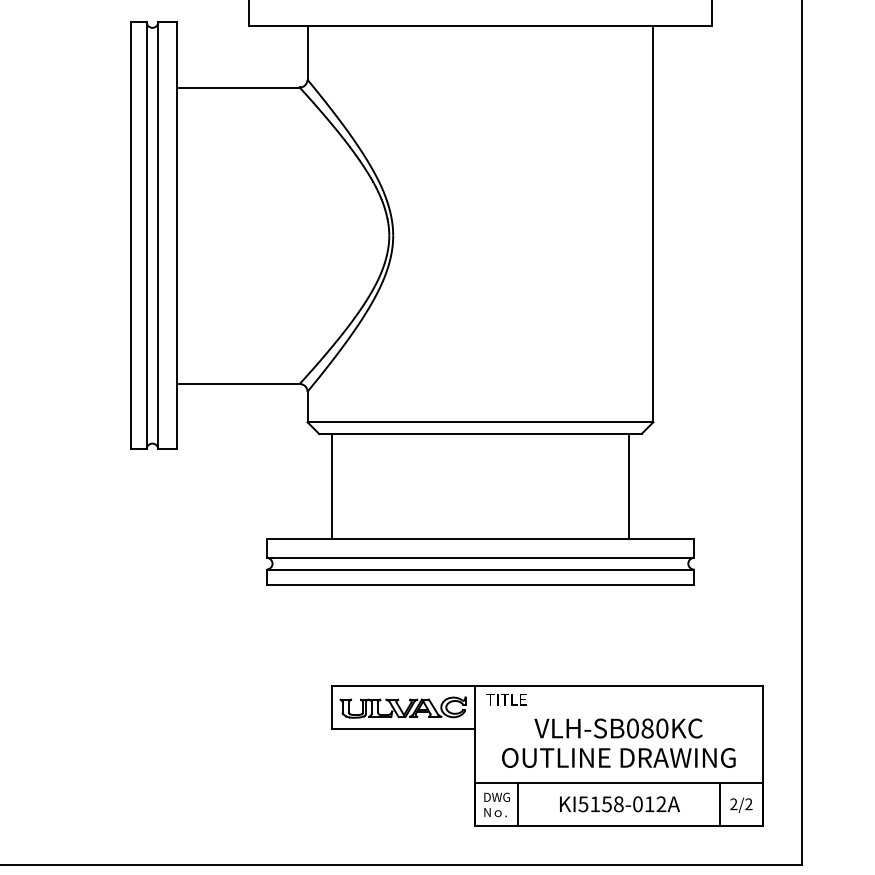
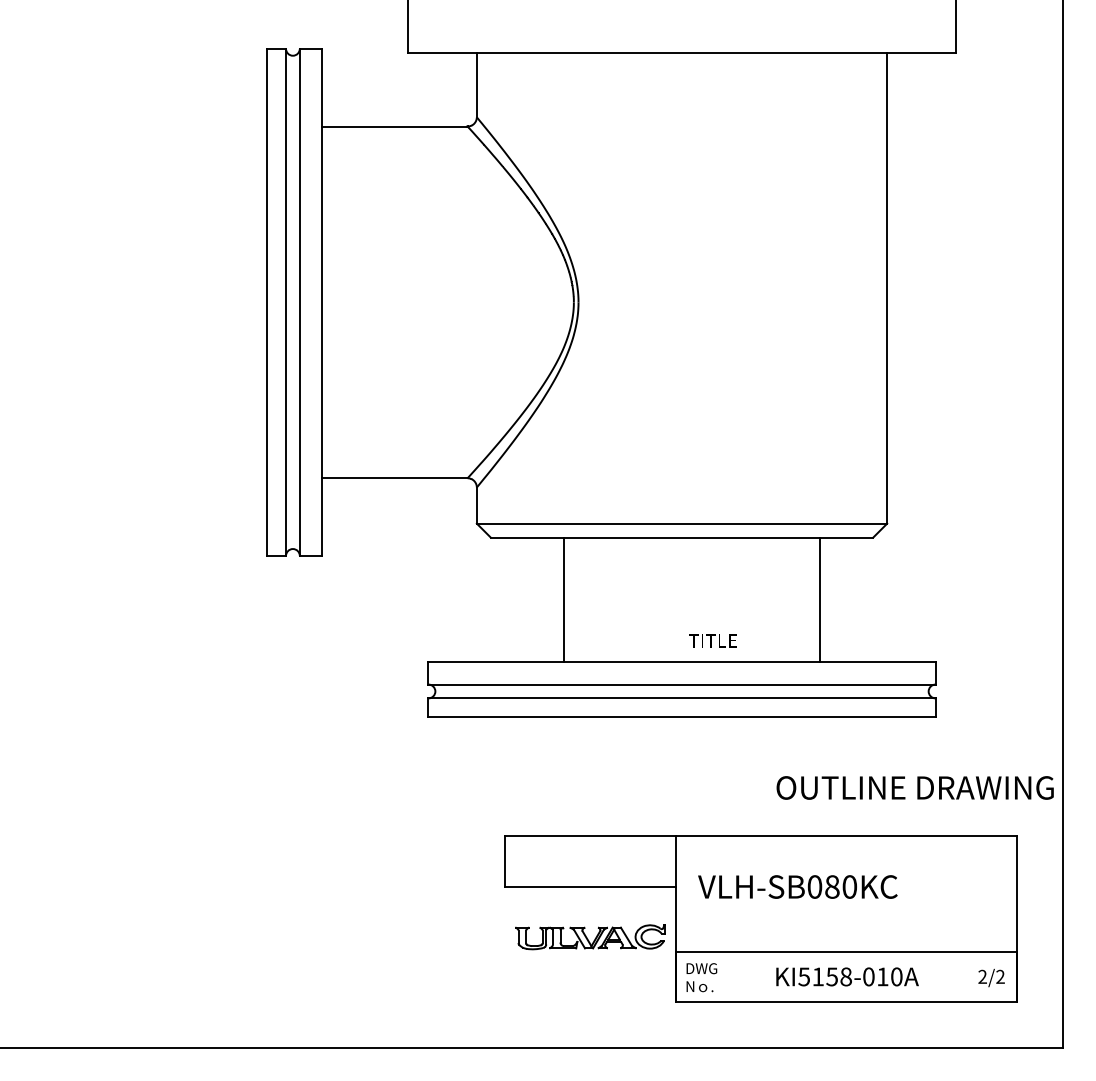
line: (332, 486) -> (564, 599), moved
line: (628, 486) -> (819, 599), moved
text: (506, 699) -> (712, 640), moved
part: (403, 707) -> (590, 937), moved
text: (618, 728) -> (797, 886), moved
text: (618, 757) -> (914, 787), moved
line: (517, 803) -> (726, 976), removed
text: (661, 803) -> (896, 976), KI5158-012A -> KI5158-010A
line: (720, 803) -> (966, 976), removed

